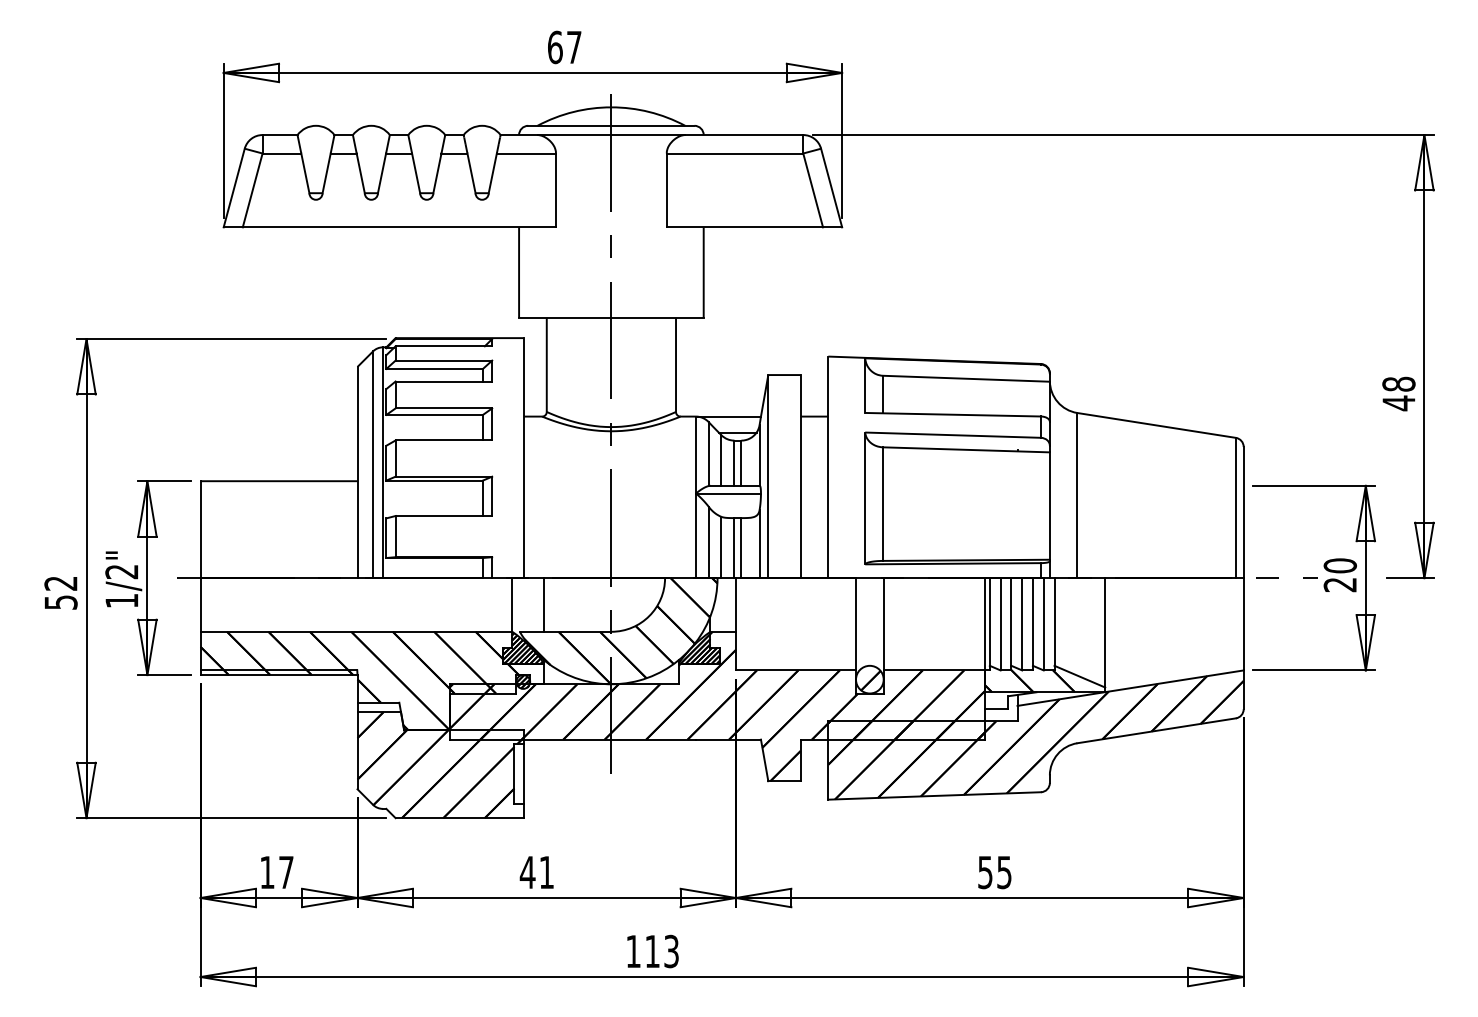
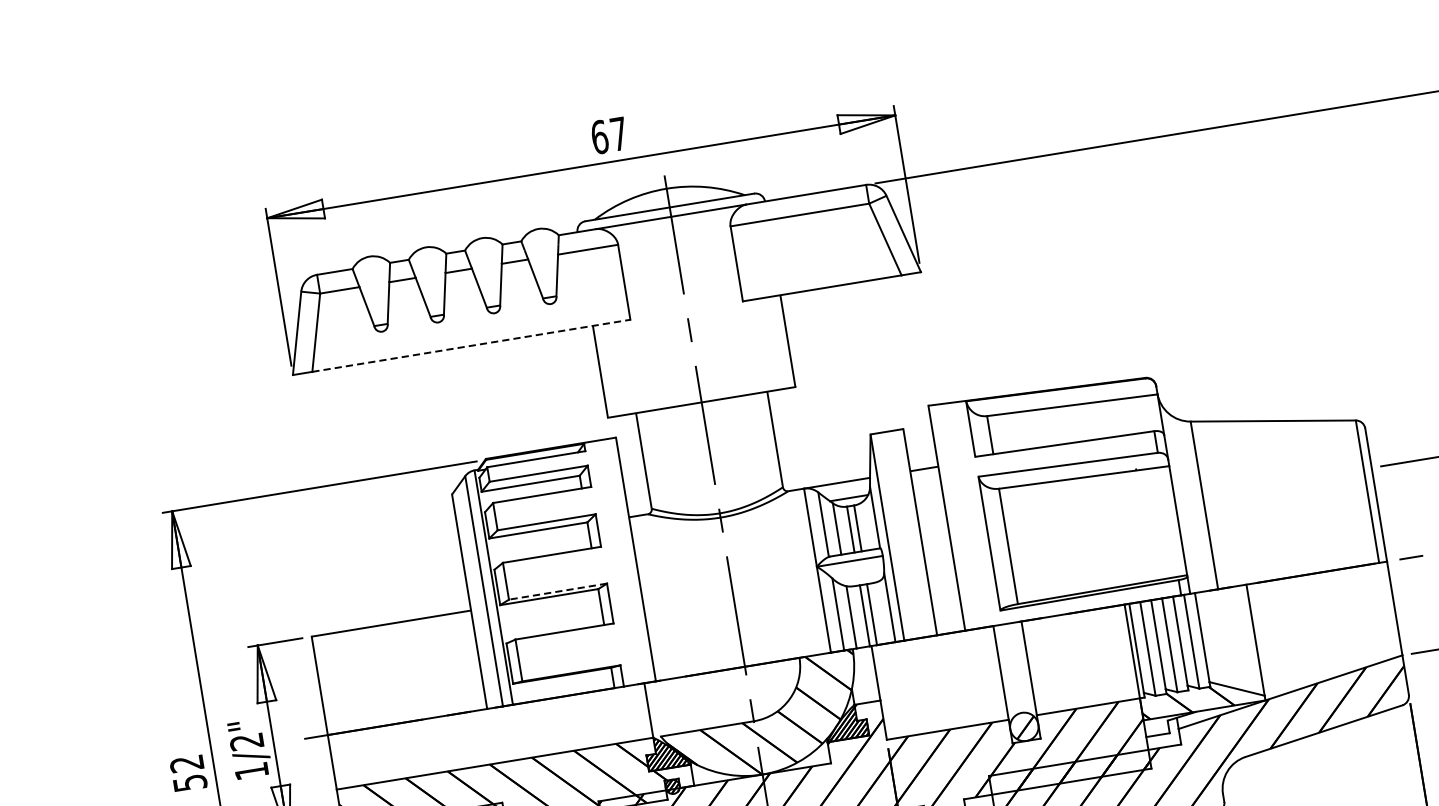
line: (399, 227) -> (471, 345), solid -> dashed
line: (443, 476) -> (557, 591), solid -> dashed
line: (544, 604) -> (681, 704), removed

